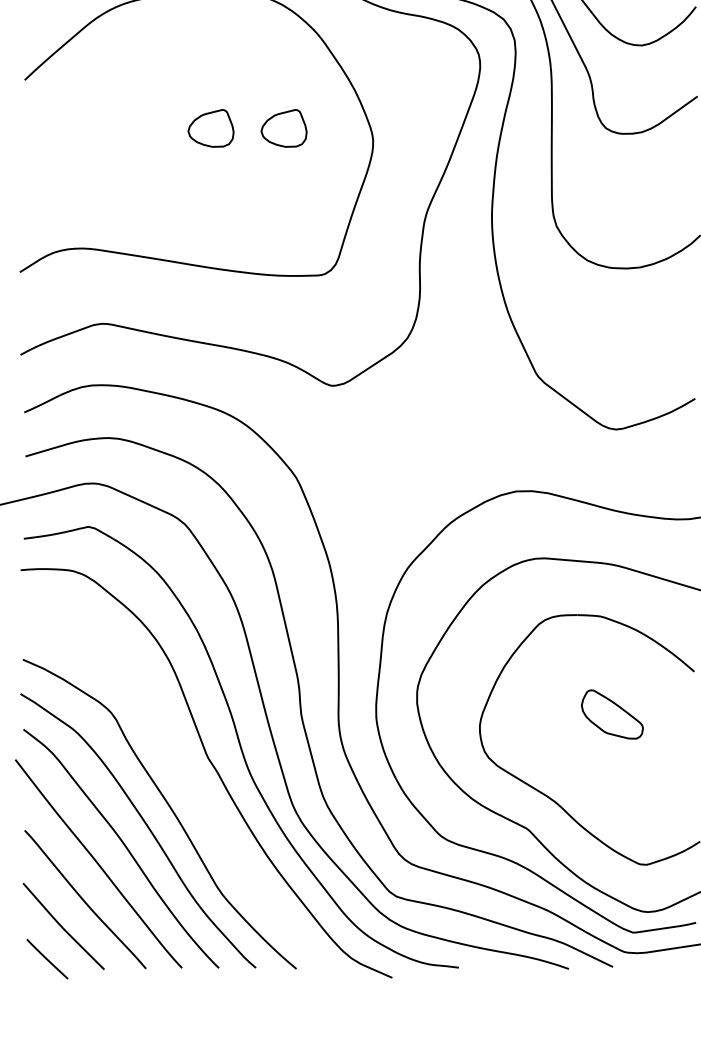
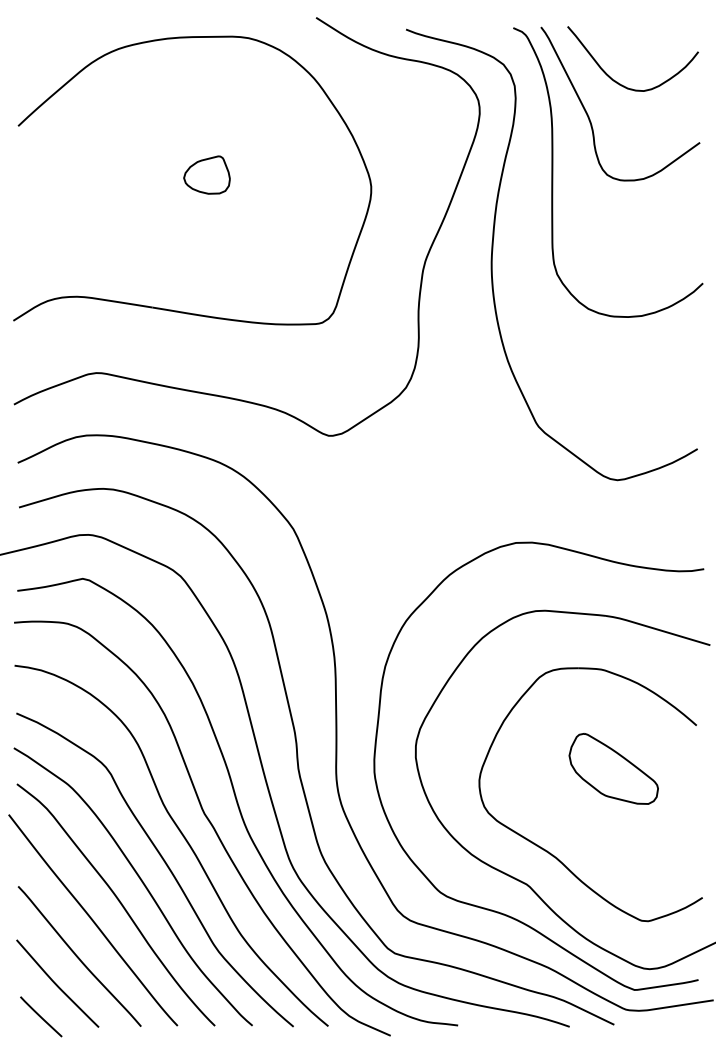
part: (283, 127) -> (280, 174), removed
part: (612, 714) -> (613, 768), size x1.43
curve: (186, 781) -> (182, 836), added

